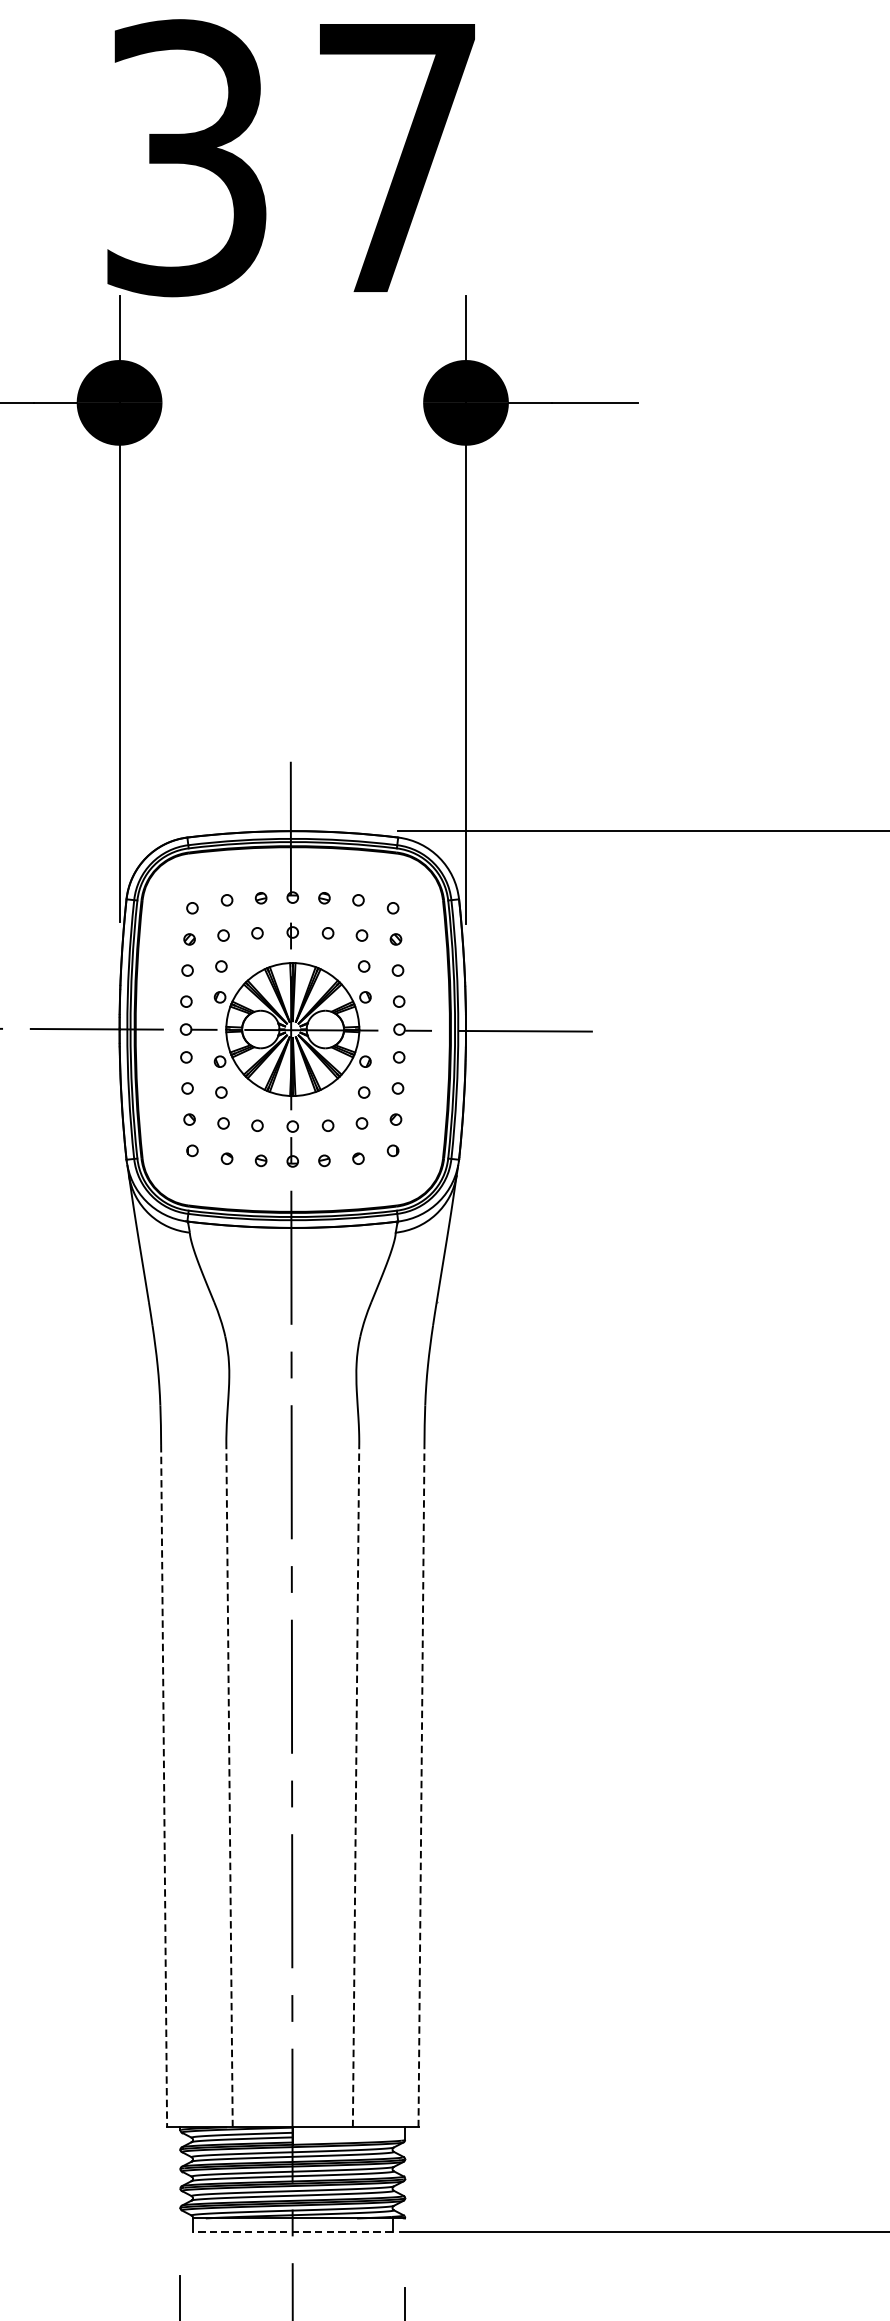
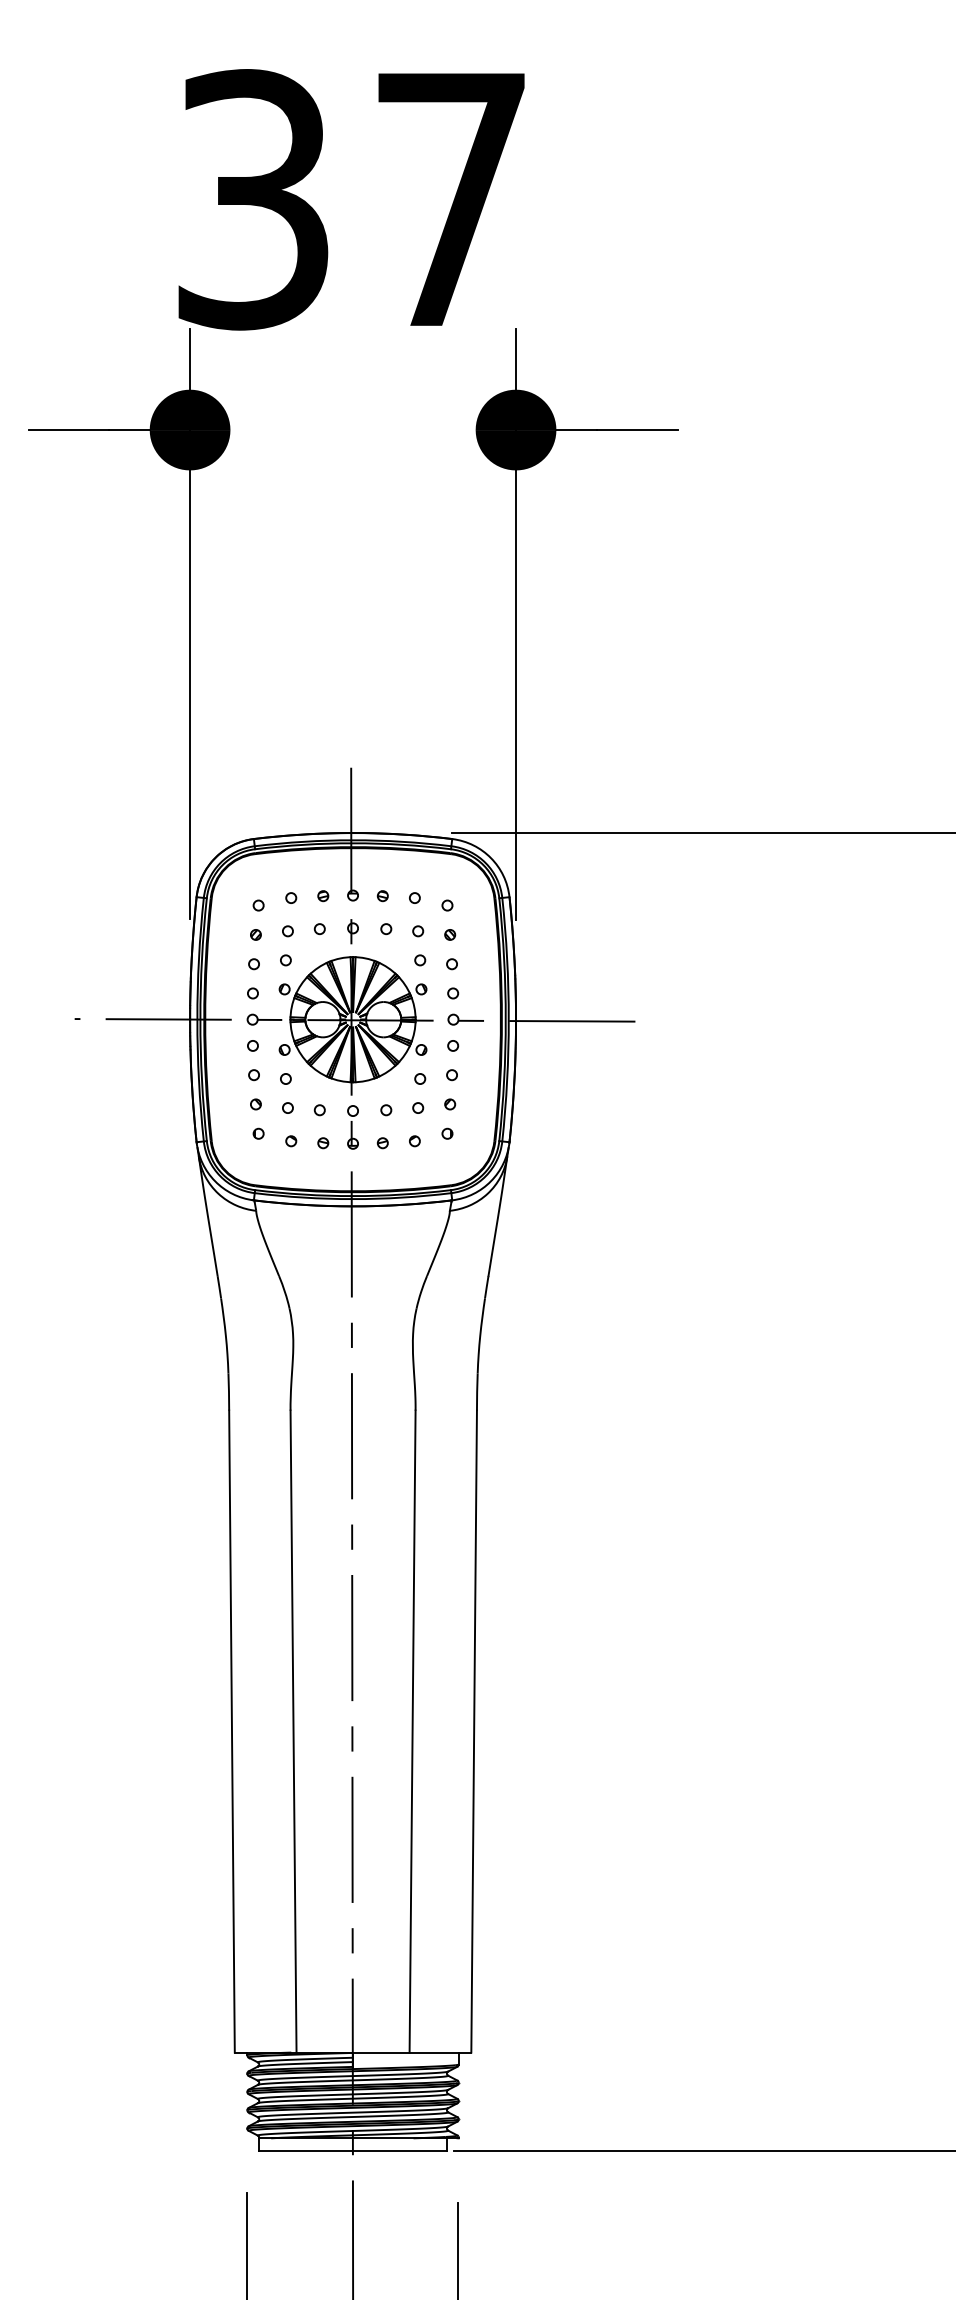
line: (163, 1786) -> (231, 1731), dashed -> solid
line: (229, 1786) -> (293, 1731), dashed -> solid
line: (355, 1786) -> (412, 1731), dashed -> solid
line: (421, 1786) -> (474, 1731), dashed -> solid
line: (293, 2232) -> (353, 2151), dashed -> solid

